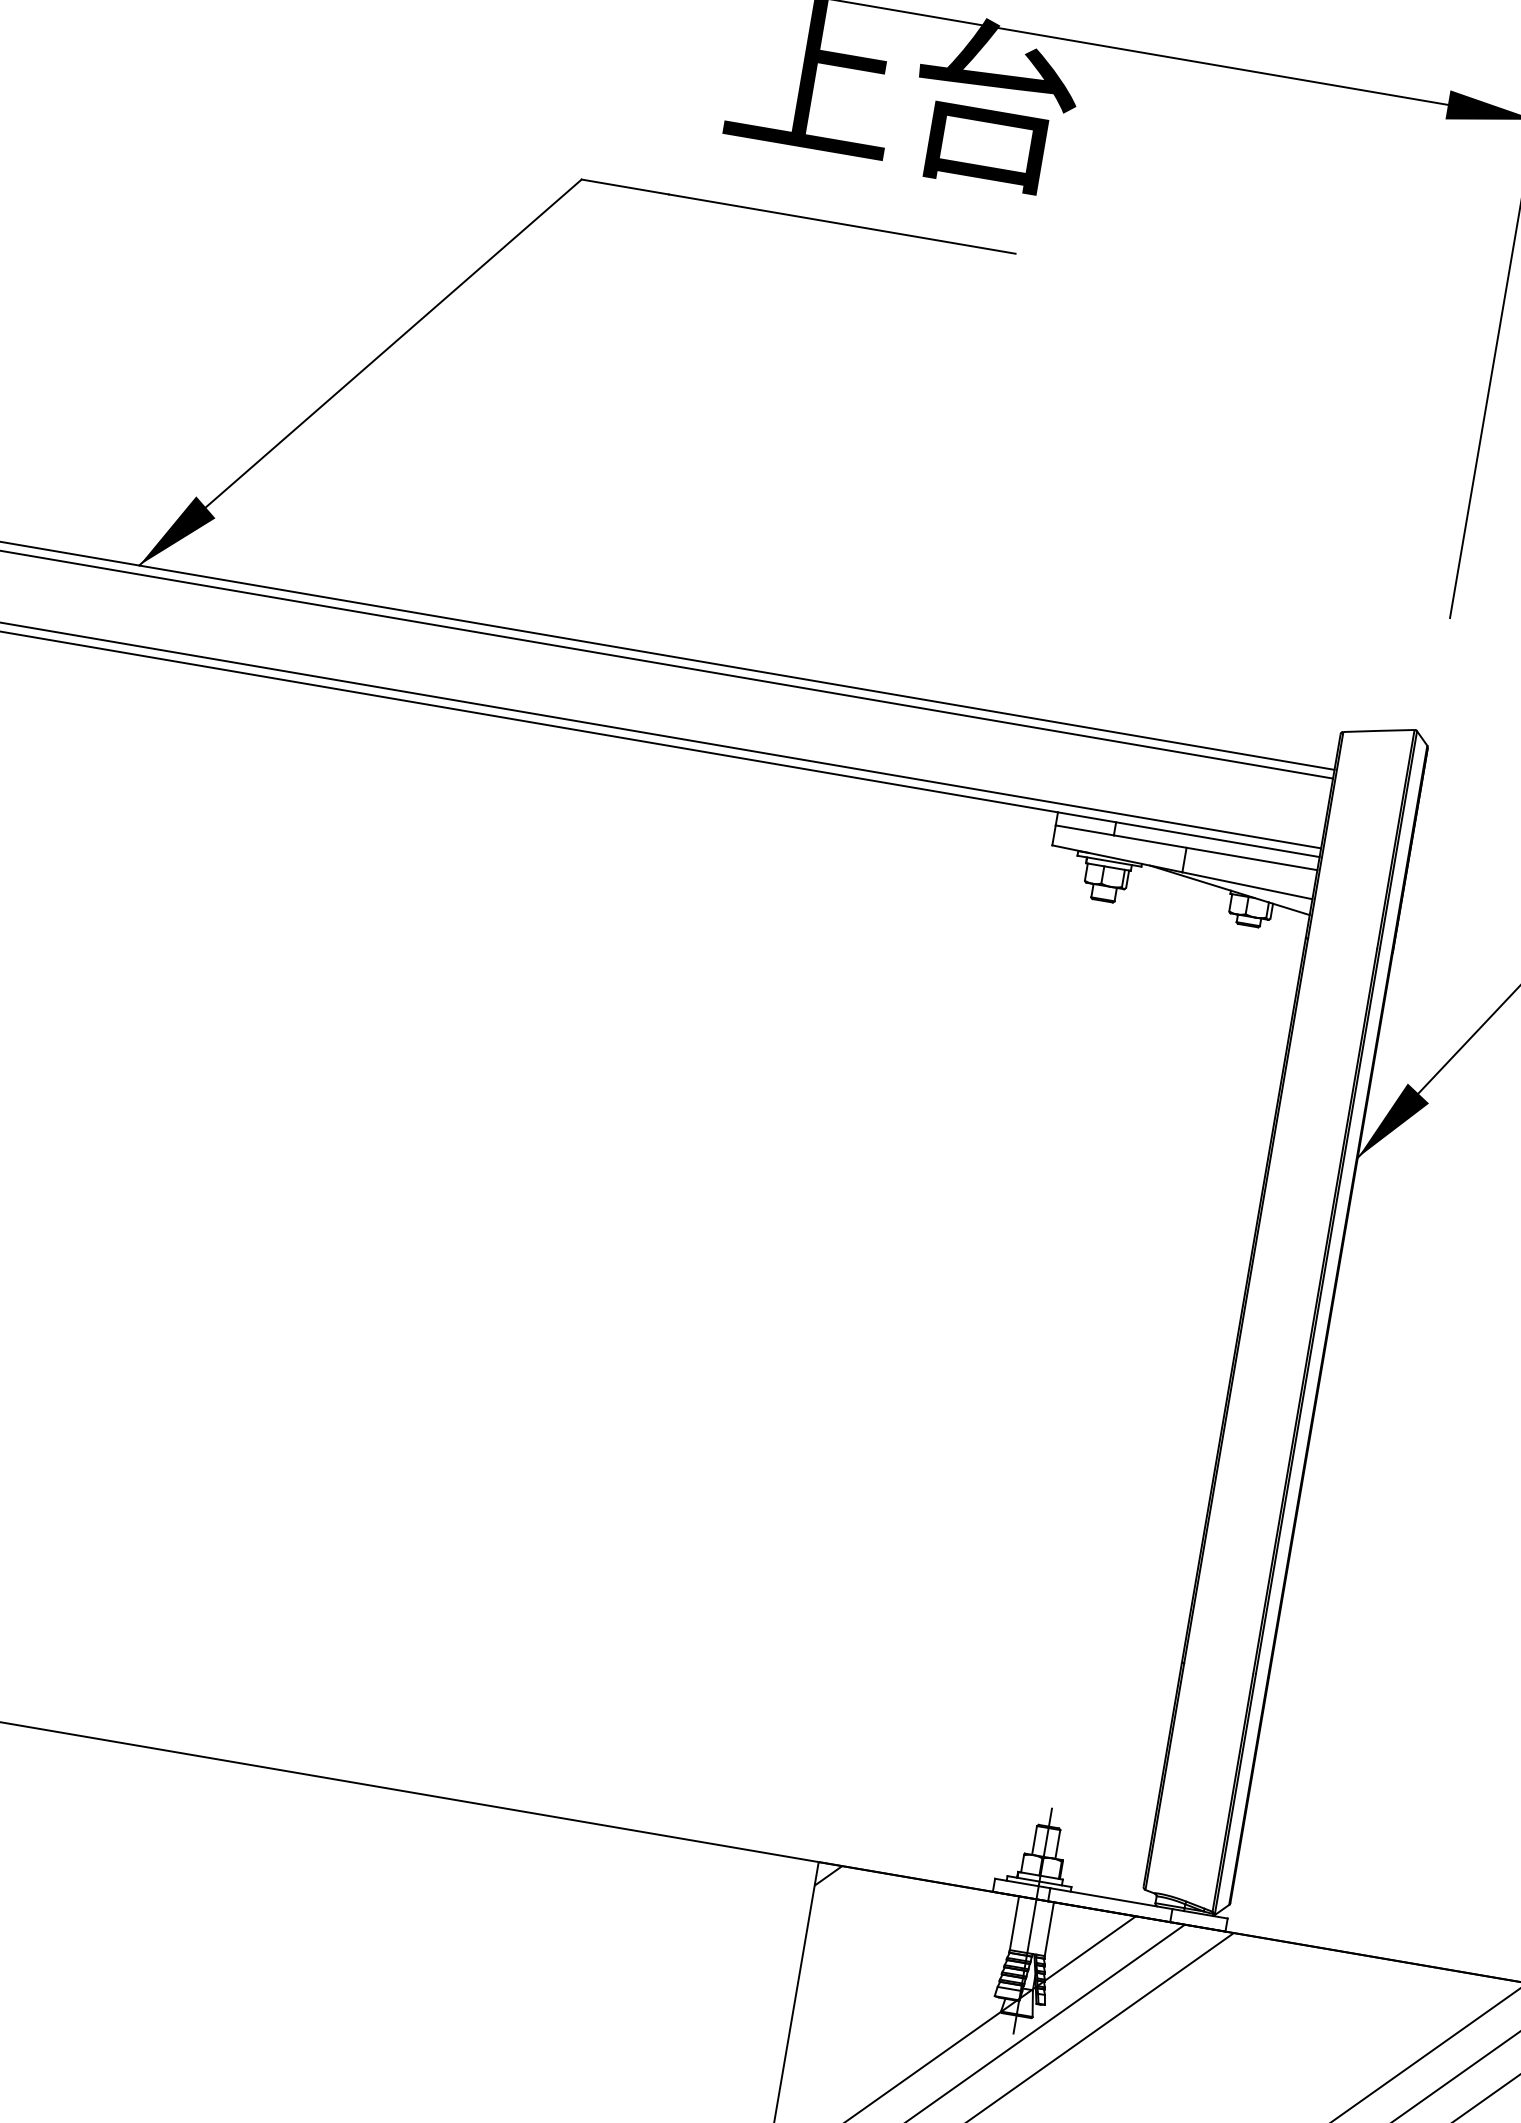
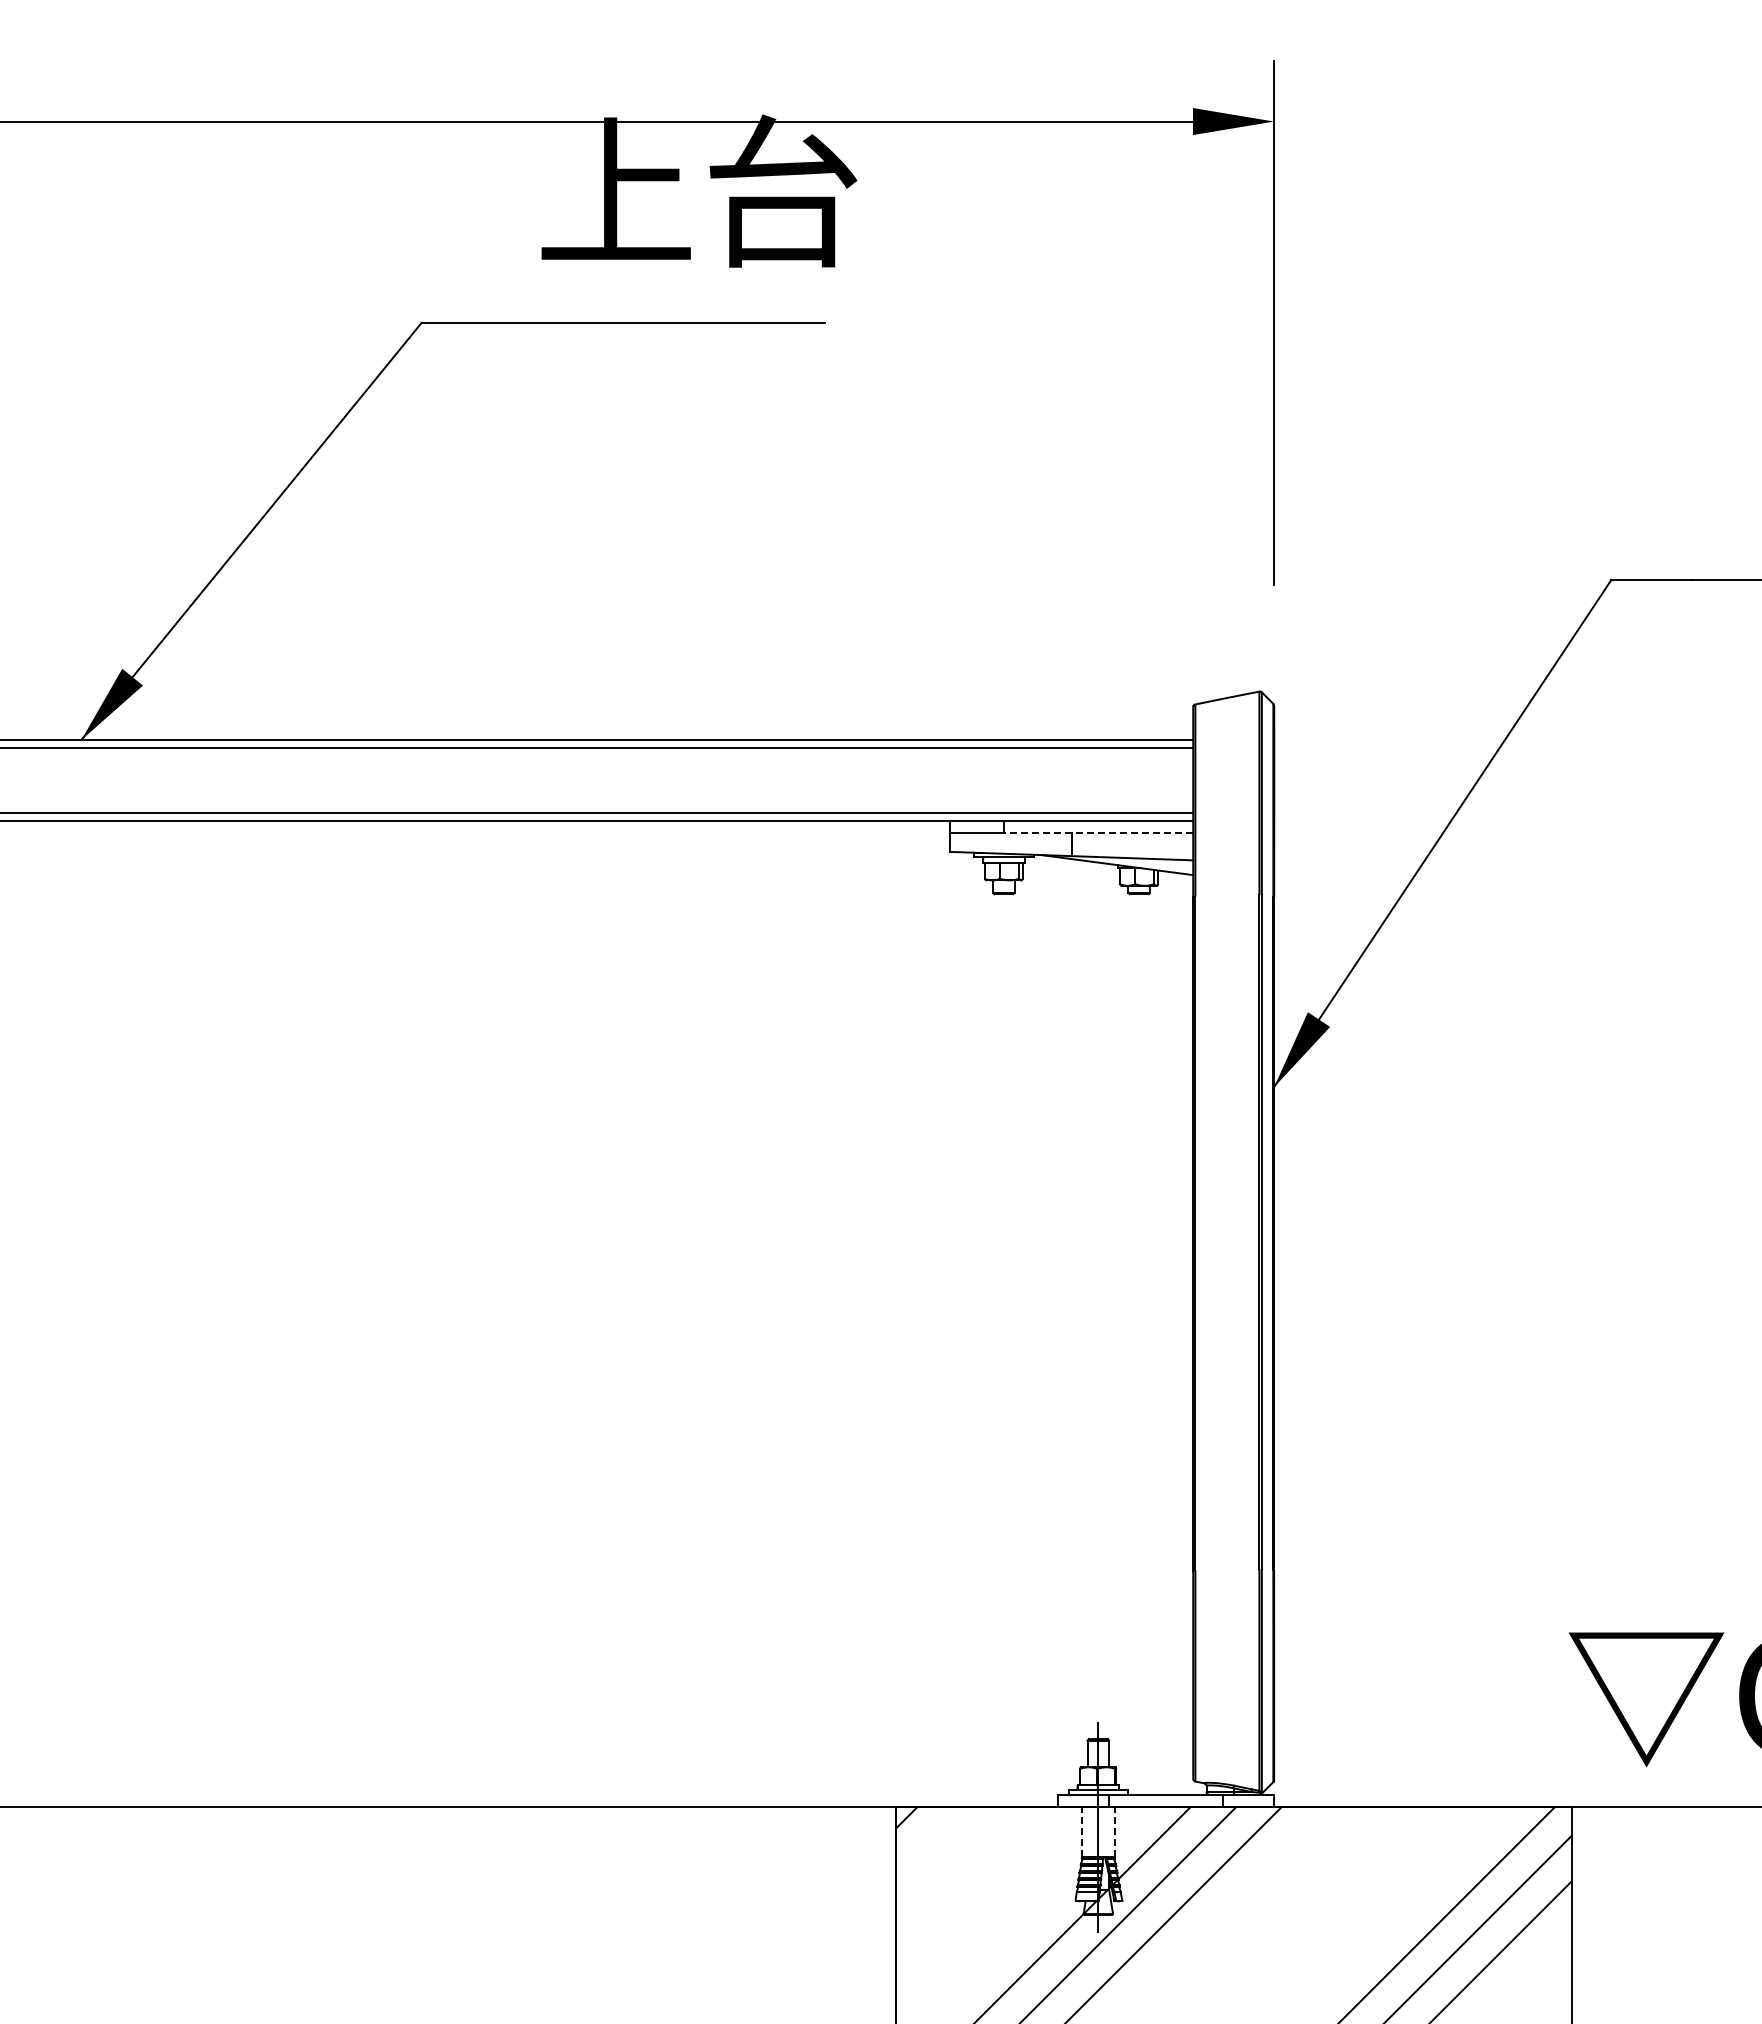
line: (1215, 852) -> (1098, 833), solid -> dashed
line: (1014, 1922) -> (1082, 1831), solid -> dashed
line: (1049, 1928) -> (1114, 1831), solid -> dashed

